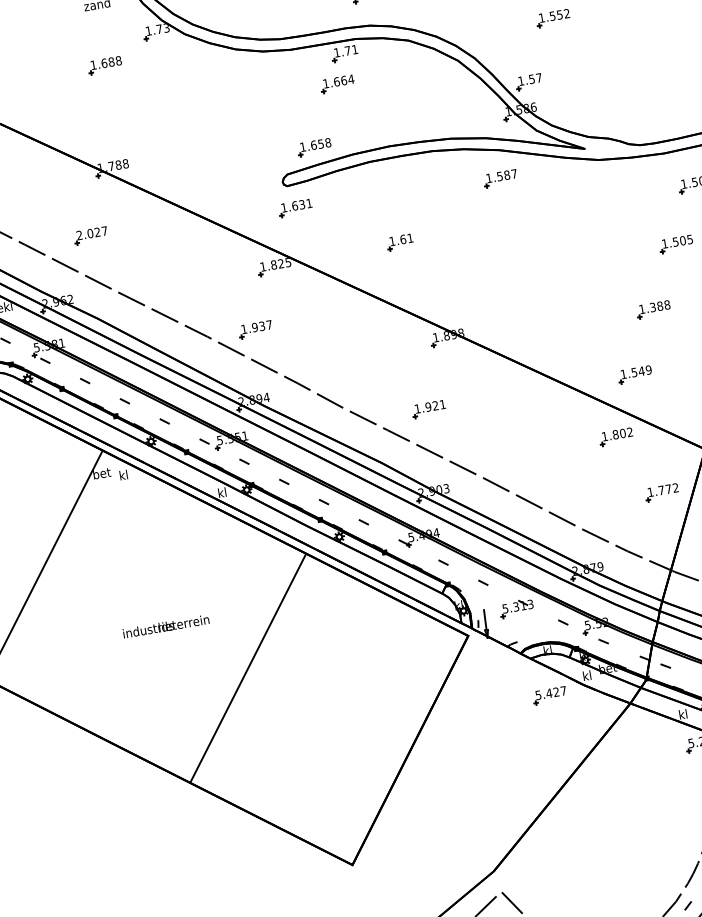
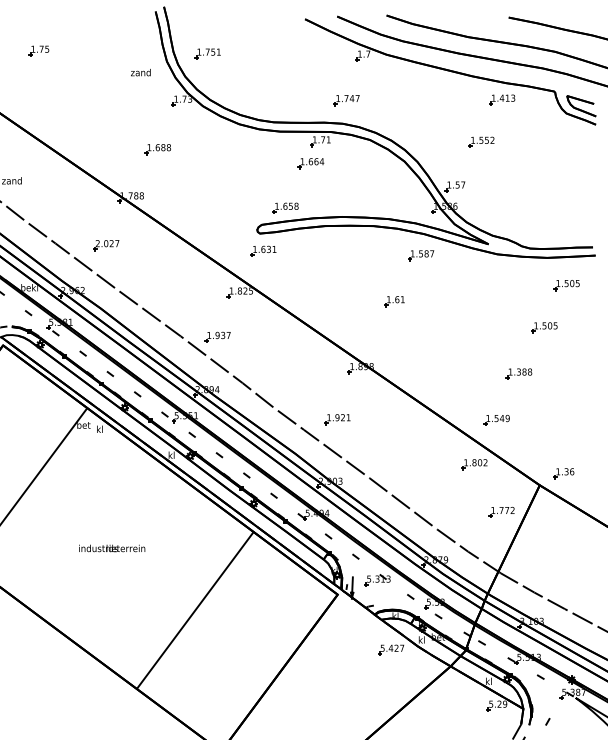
part: (104, 65) -> (157, 149), moved
part: (400, 242) -> (394, 301), moved
line: (248, 668) -> (195, 610), moved

